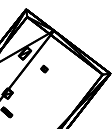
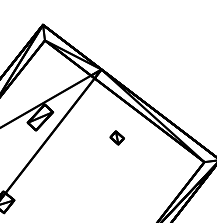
part: (44, 68) -> (117, 136), moved

